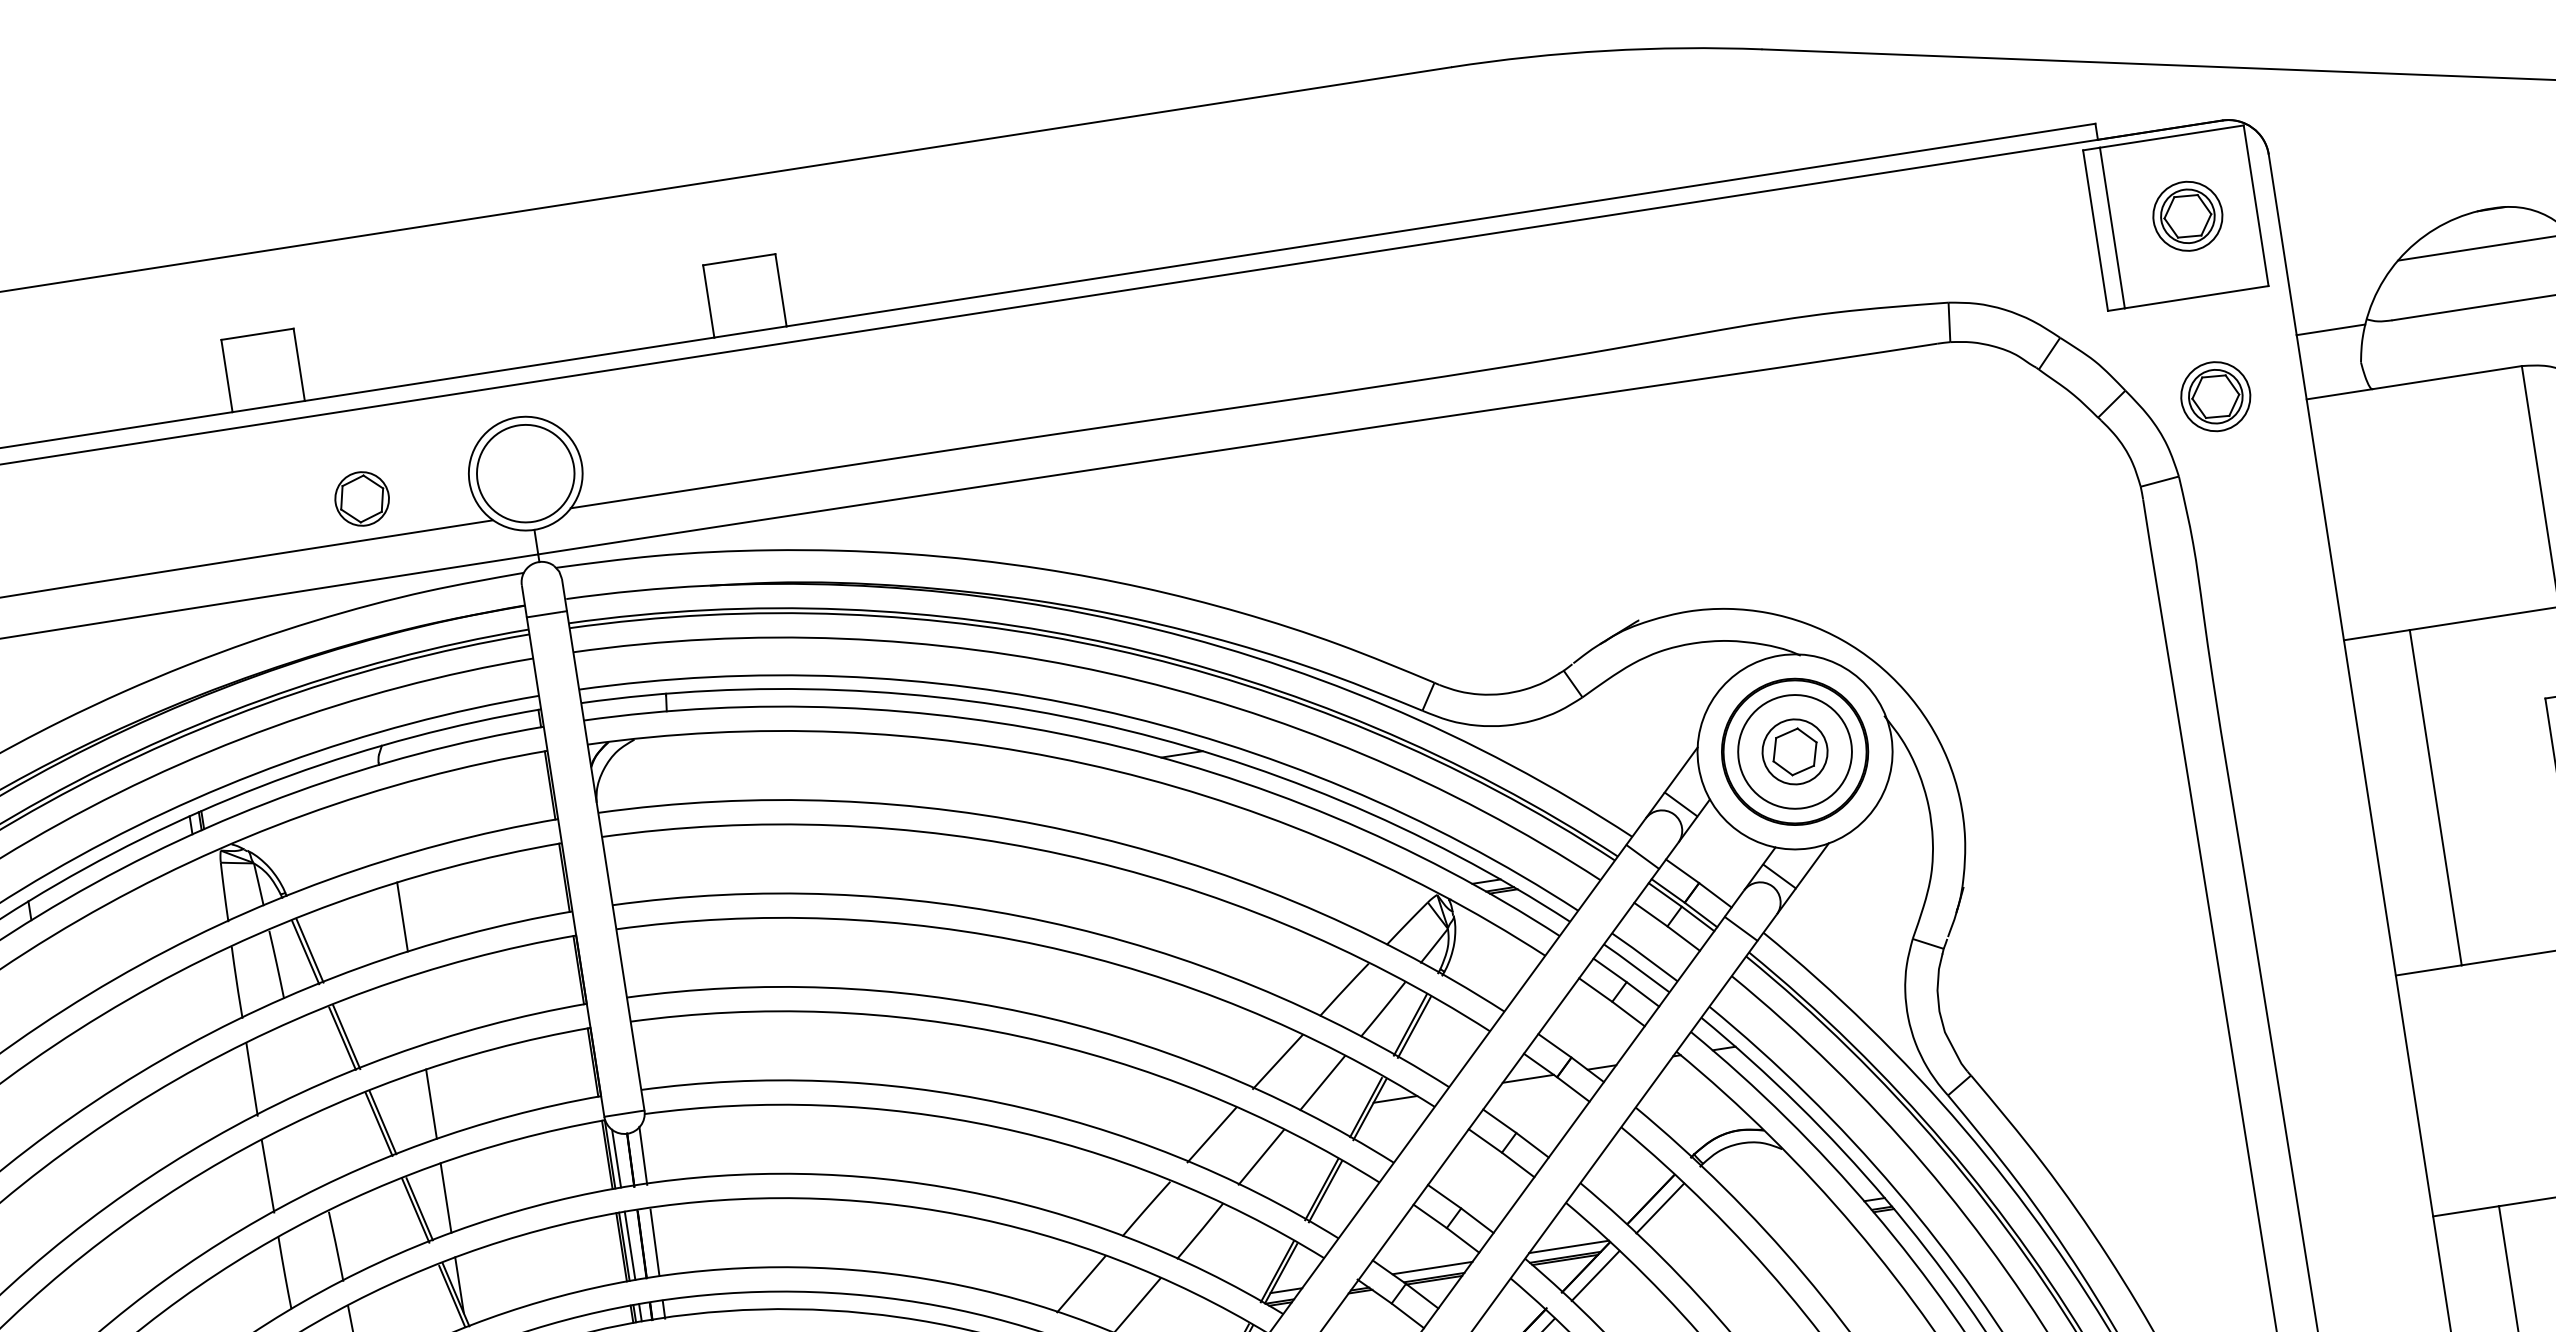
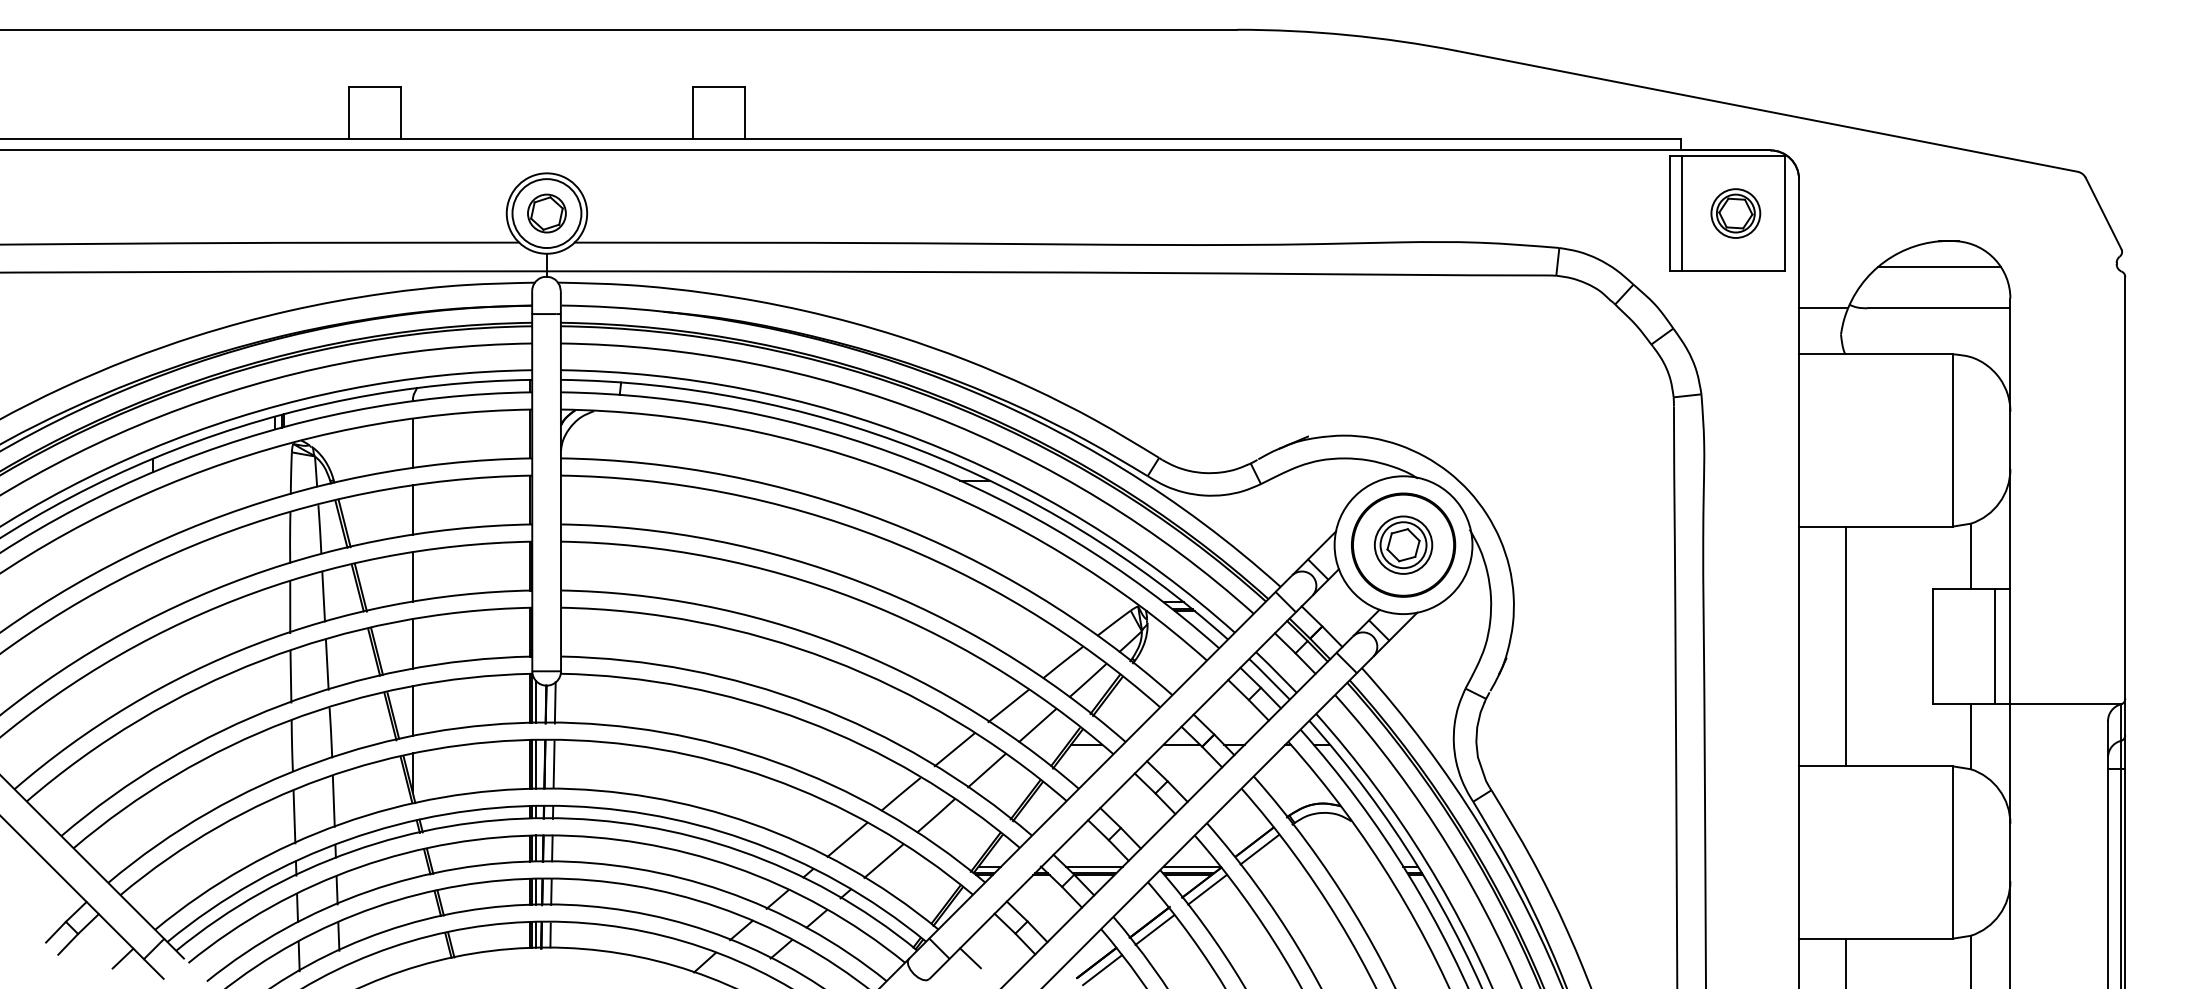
part: (2215, 396) -> (1735, 342), removed
part: (361, 498) -> (546, 213), moved
circle: (1794, 750) -> (1403, 544), size x0.71
line: (387, 822) -> (412, 442), added
line: (416, 1010) -> (412, 576), added
line: (296, 1057) -> (323, 596), added
line: (315, 1151) -> (326, 664), added

